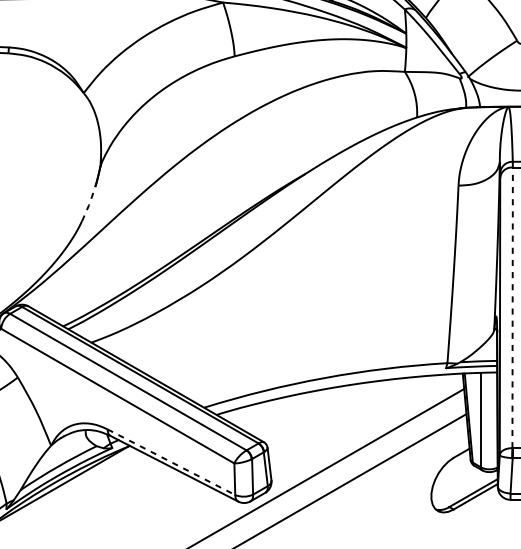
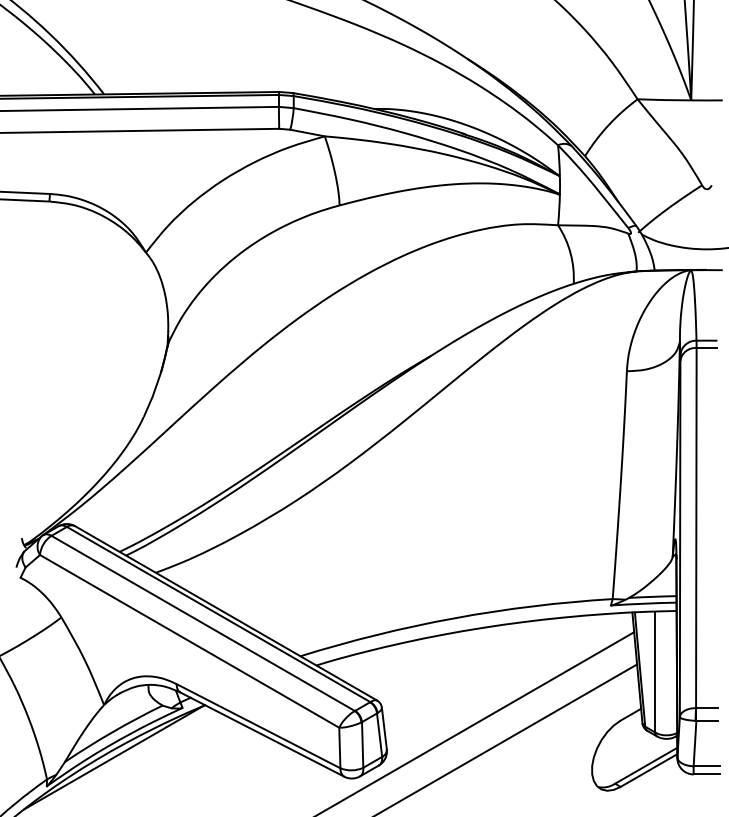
line: (89, 203) -> (153, 394), dashed -> solid
line: (512, 307) -> (696, 527), dashed -> solid
line: (171, 462) -> (258, 726), dashed -> solid

